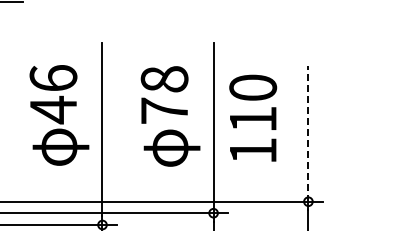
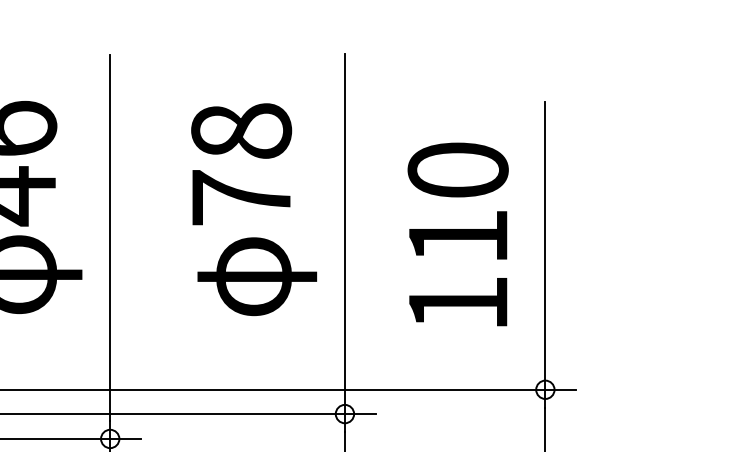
text: (253, 117) -> (458, 232), moved
line: (308, 133) -> (545, 245), dashed -> solid

